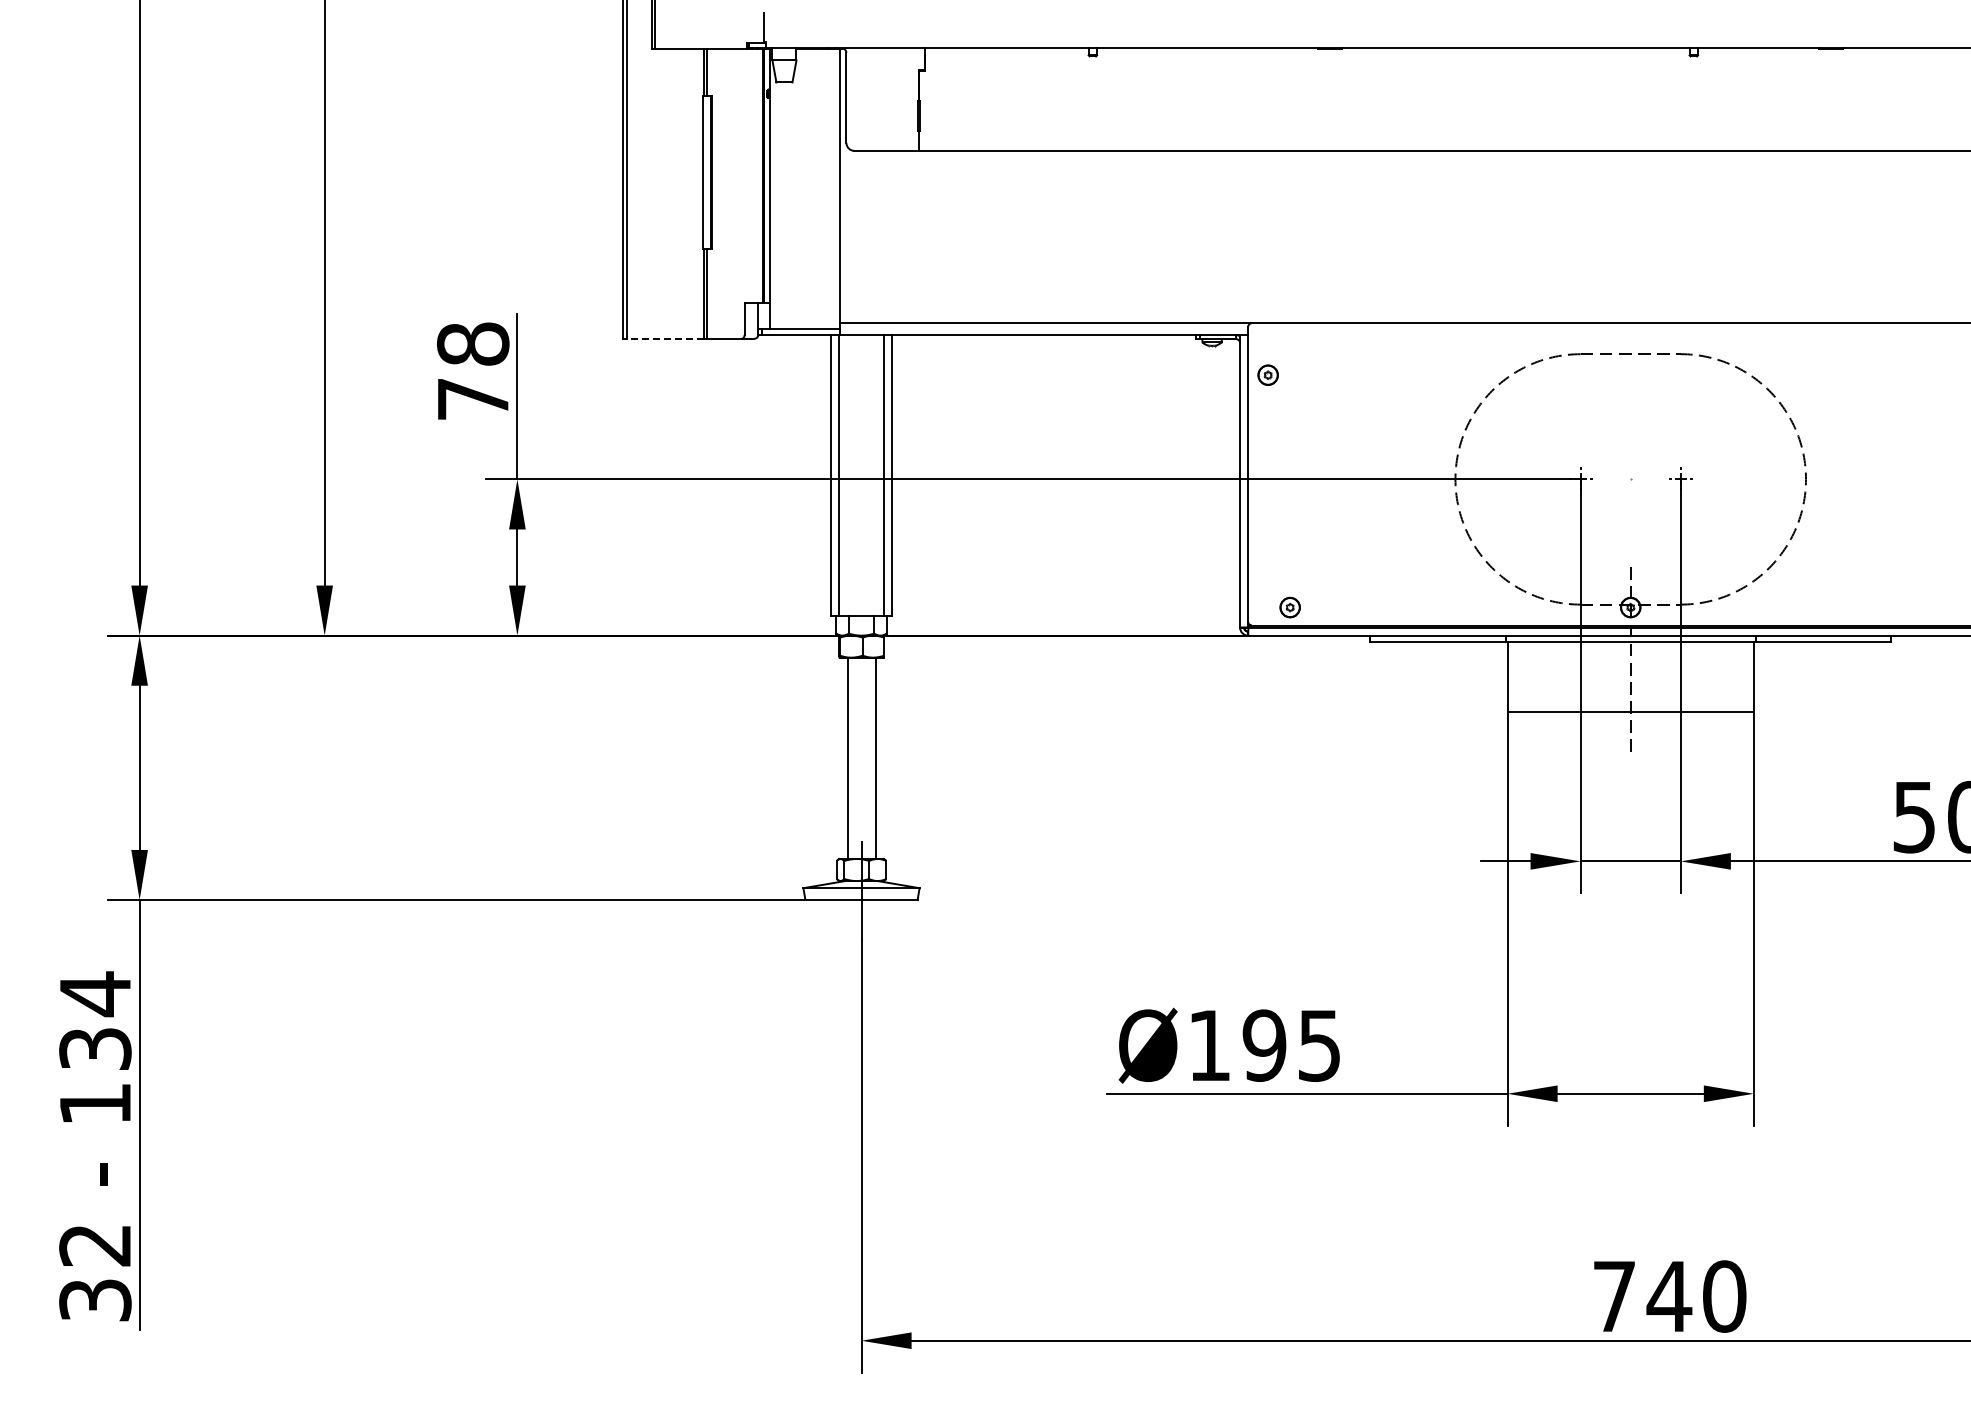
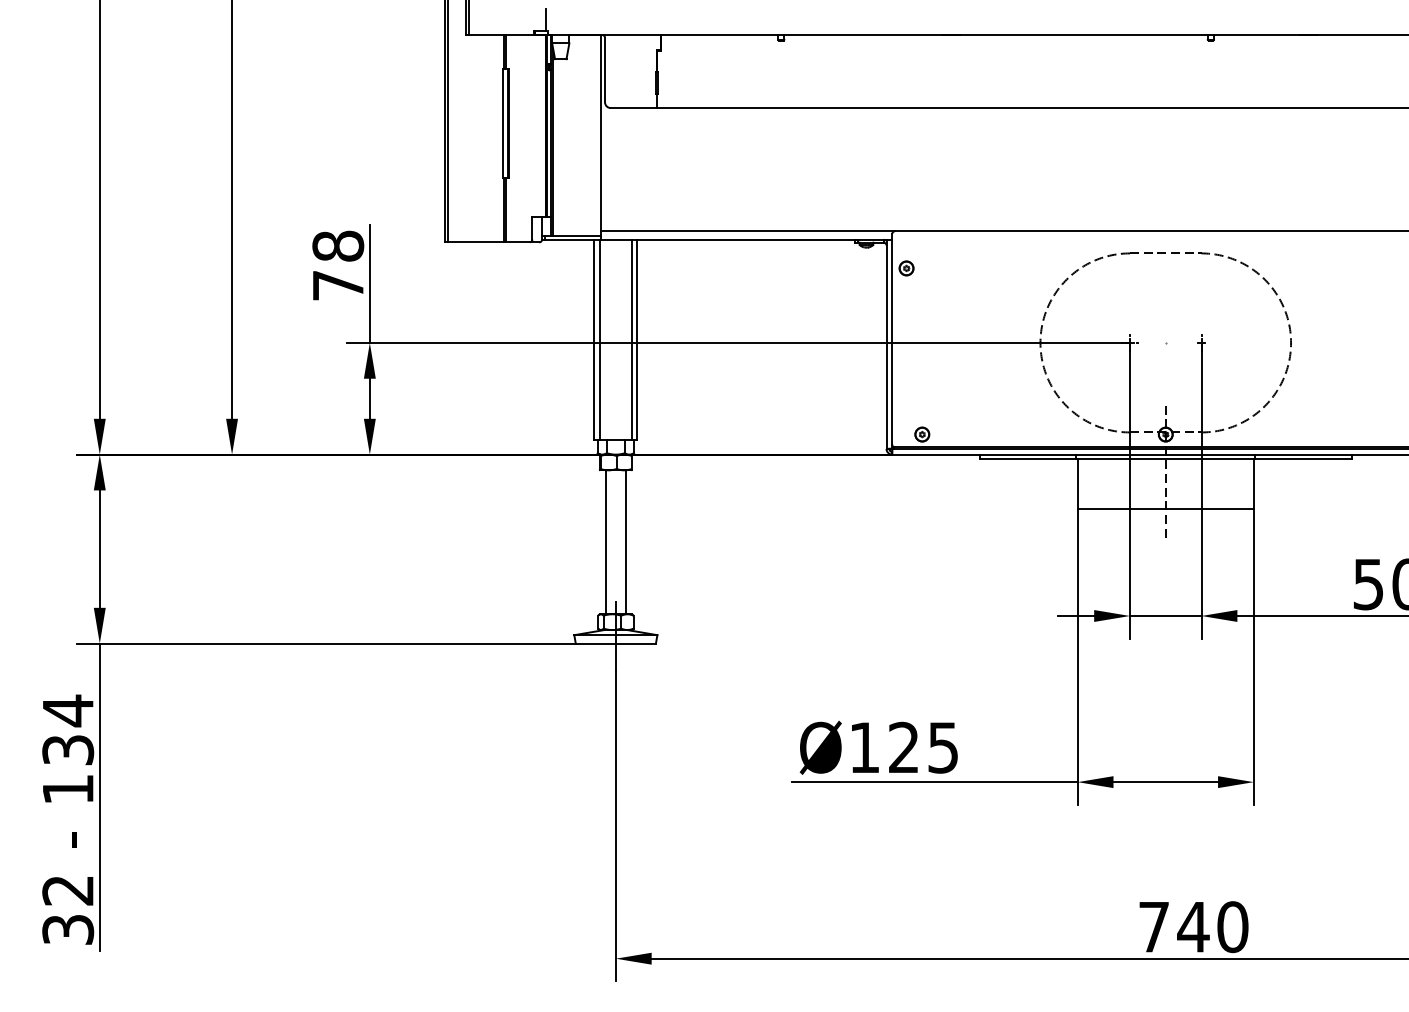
line: (773, 198) -> (552, 142), added
line: (665, 338) -> (475, 242), dashed -> solid
text: (1264, 1045) -> (903, 747), Ø195 -> Ø125

